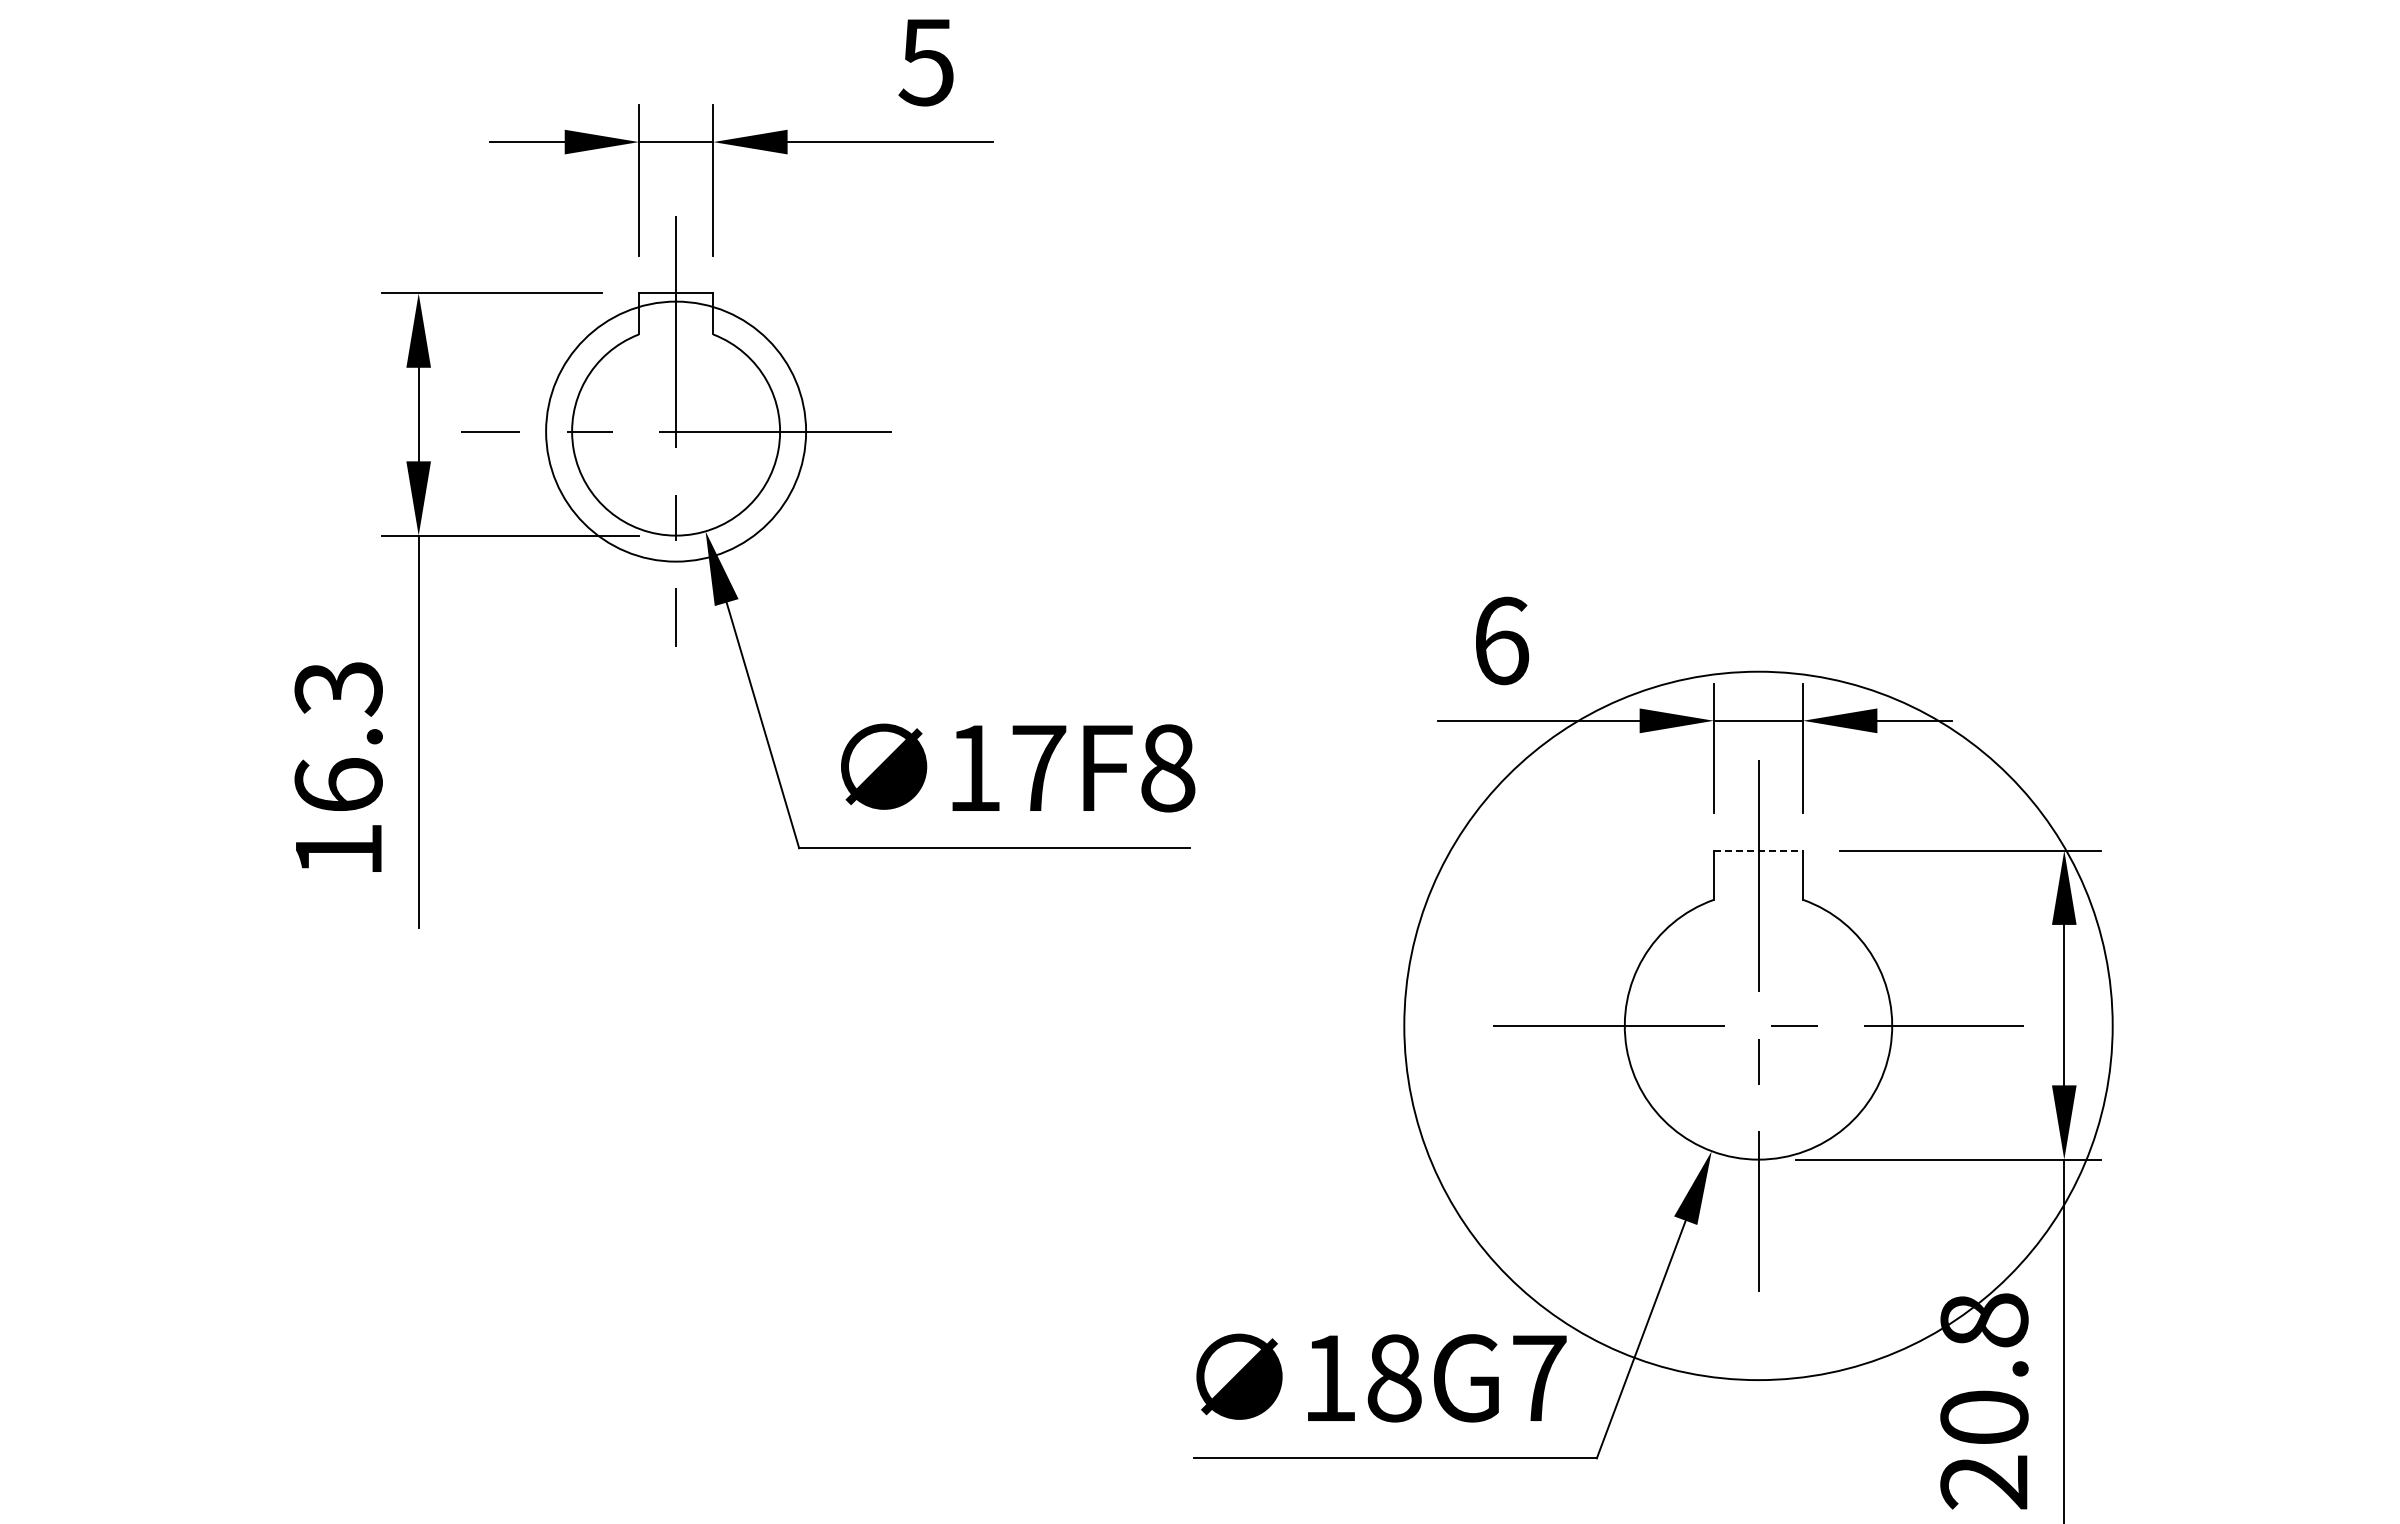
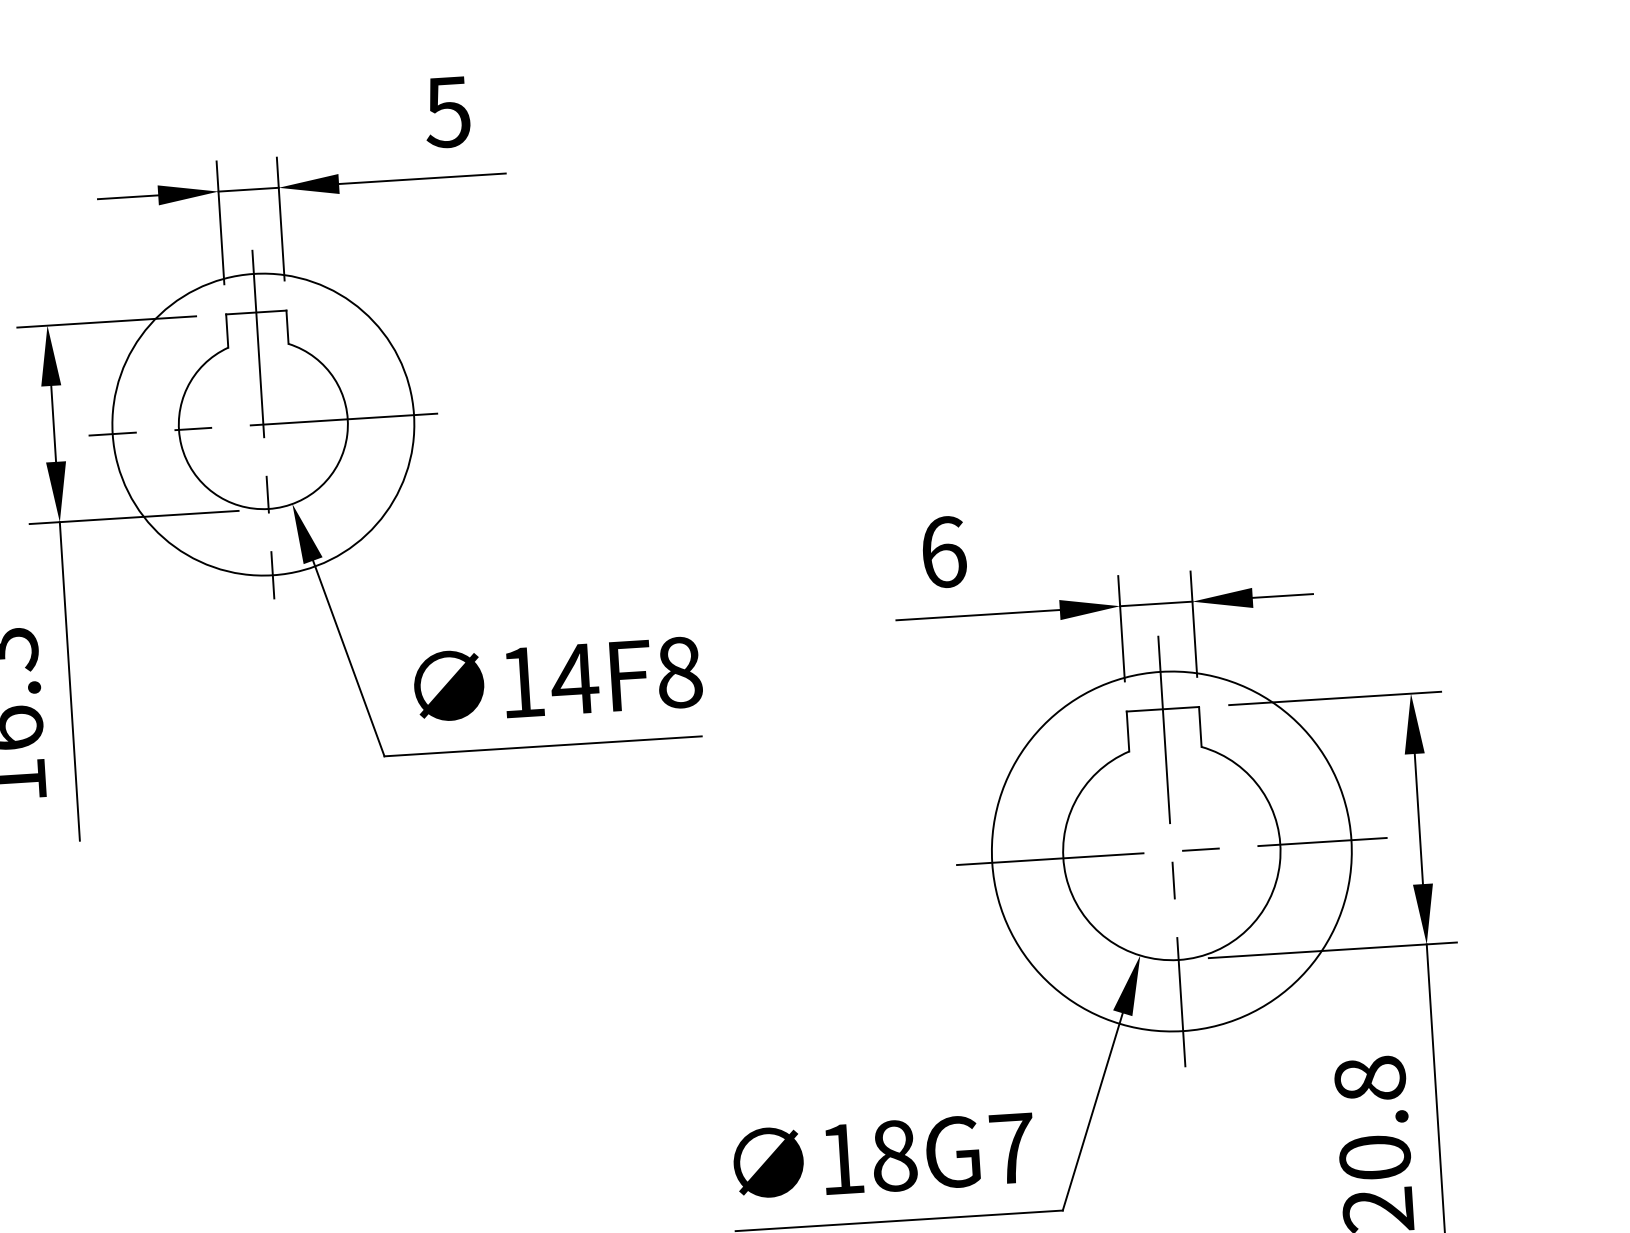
circle: (675, 431) -> (262, 424), size x1.43
text: (1038, 767) -> (574, 678), 17F8 -> 14F8
line: (1758, 850) -> (1162, 709), dashed -> solid
circle: (1758, 1025) -> (1171, 851), size x0.62

